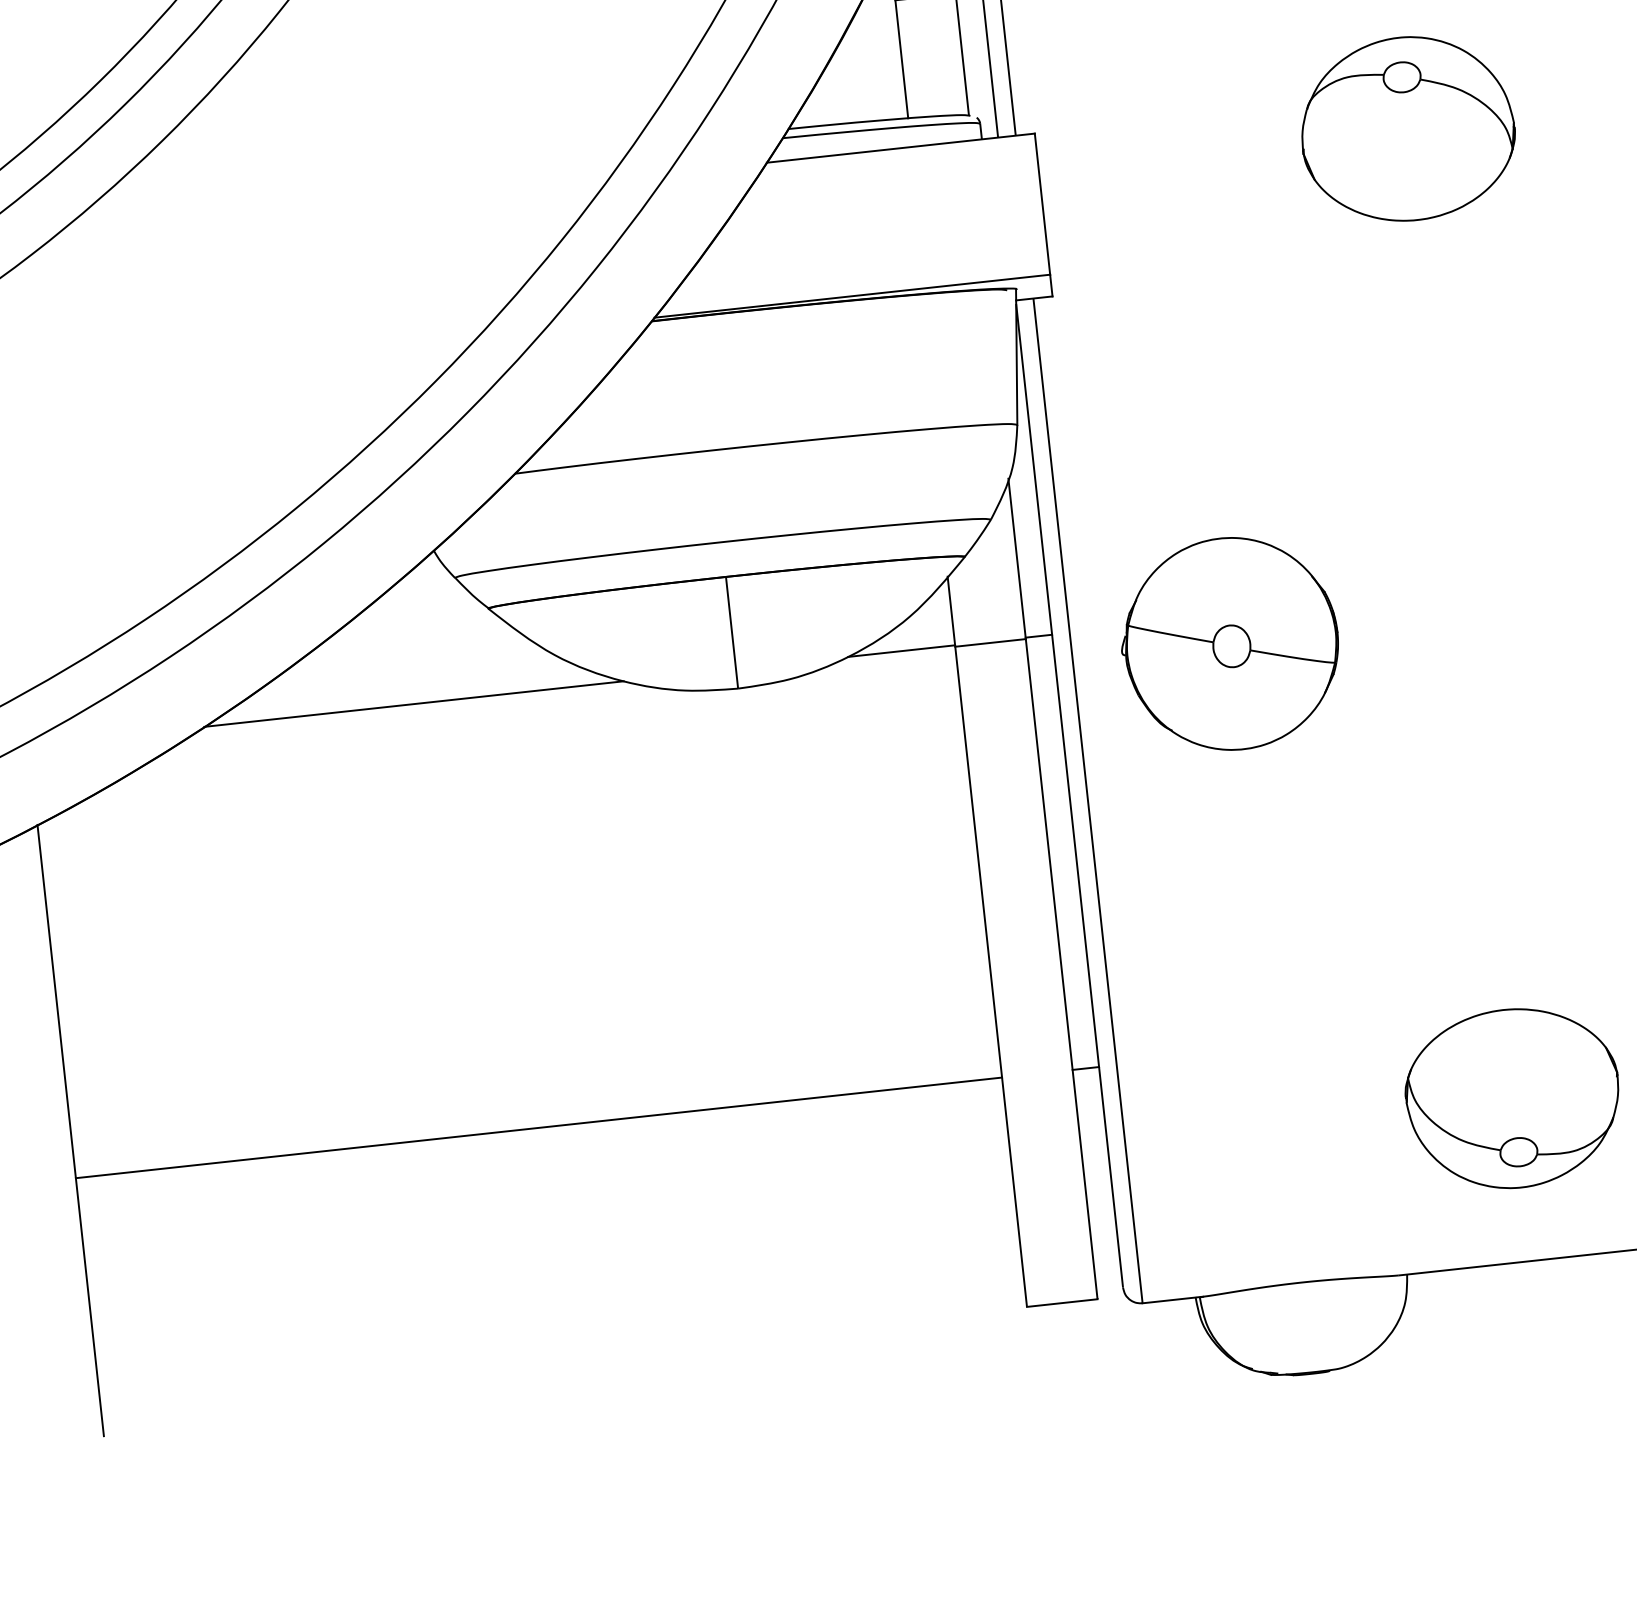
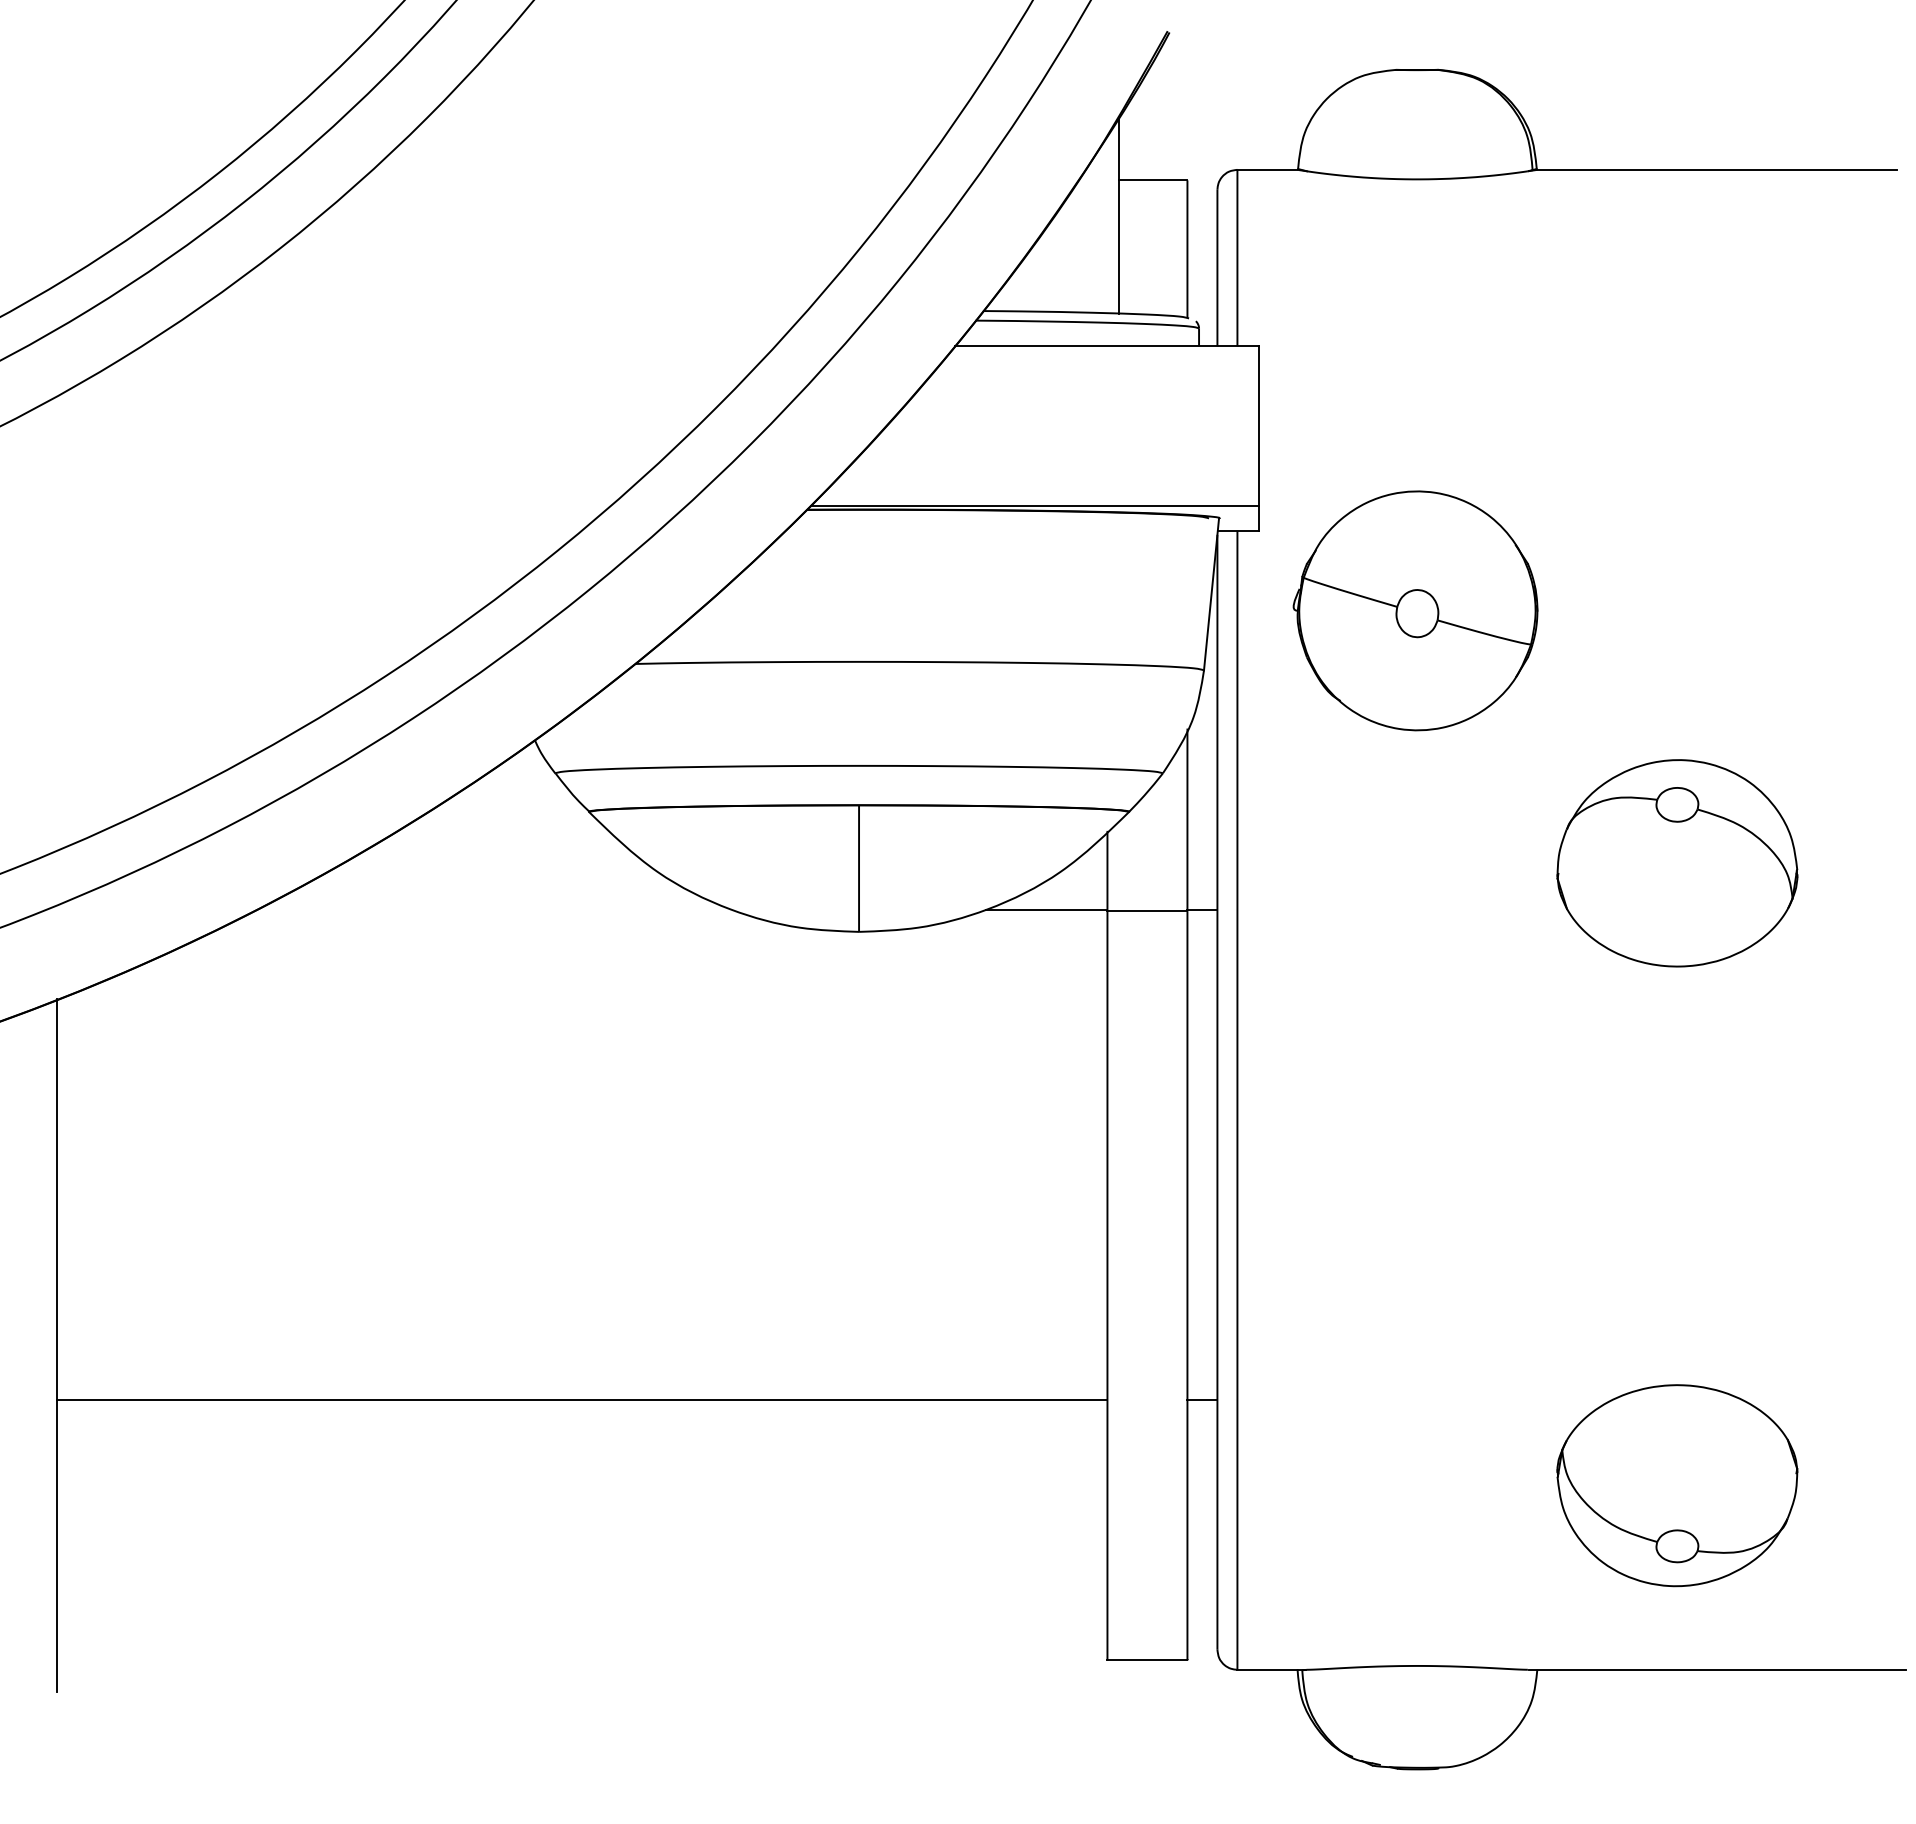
part: (1407, 129) -> (1677, 863), moved
part: (1229, 643) -> (1415, 610), moved
line: (413, 703) -> (493, 909), removed

